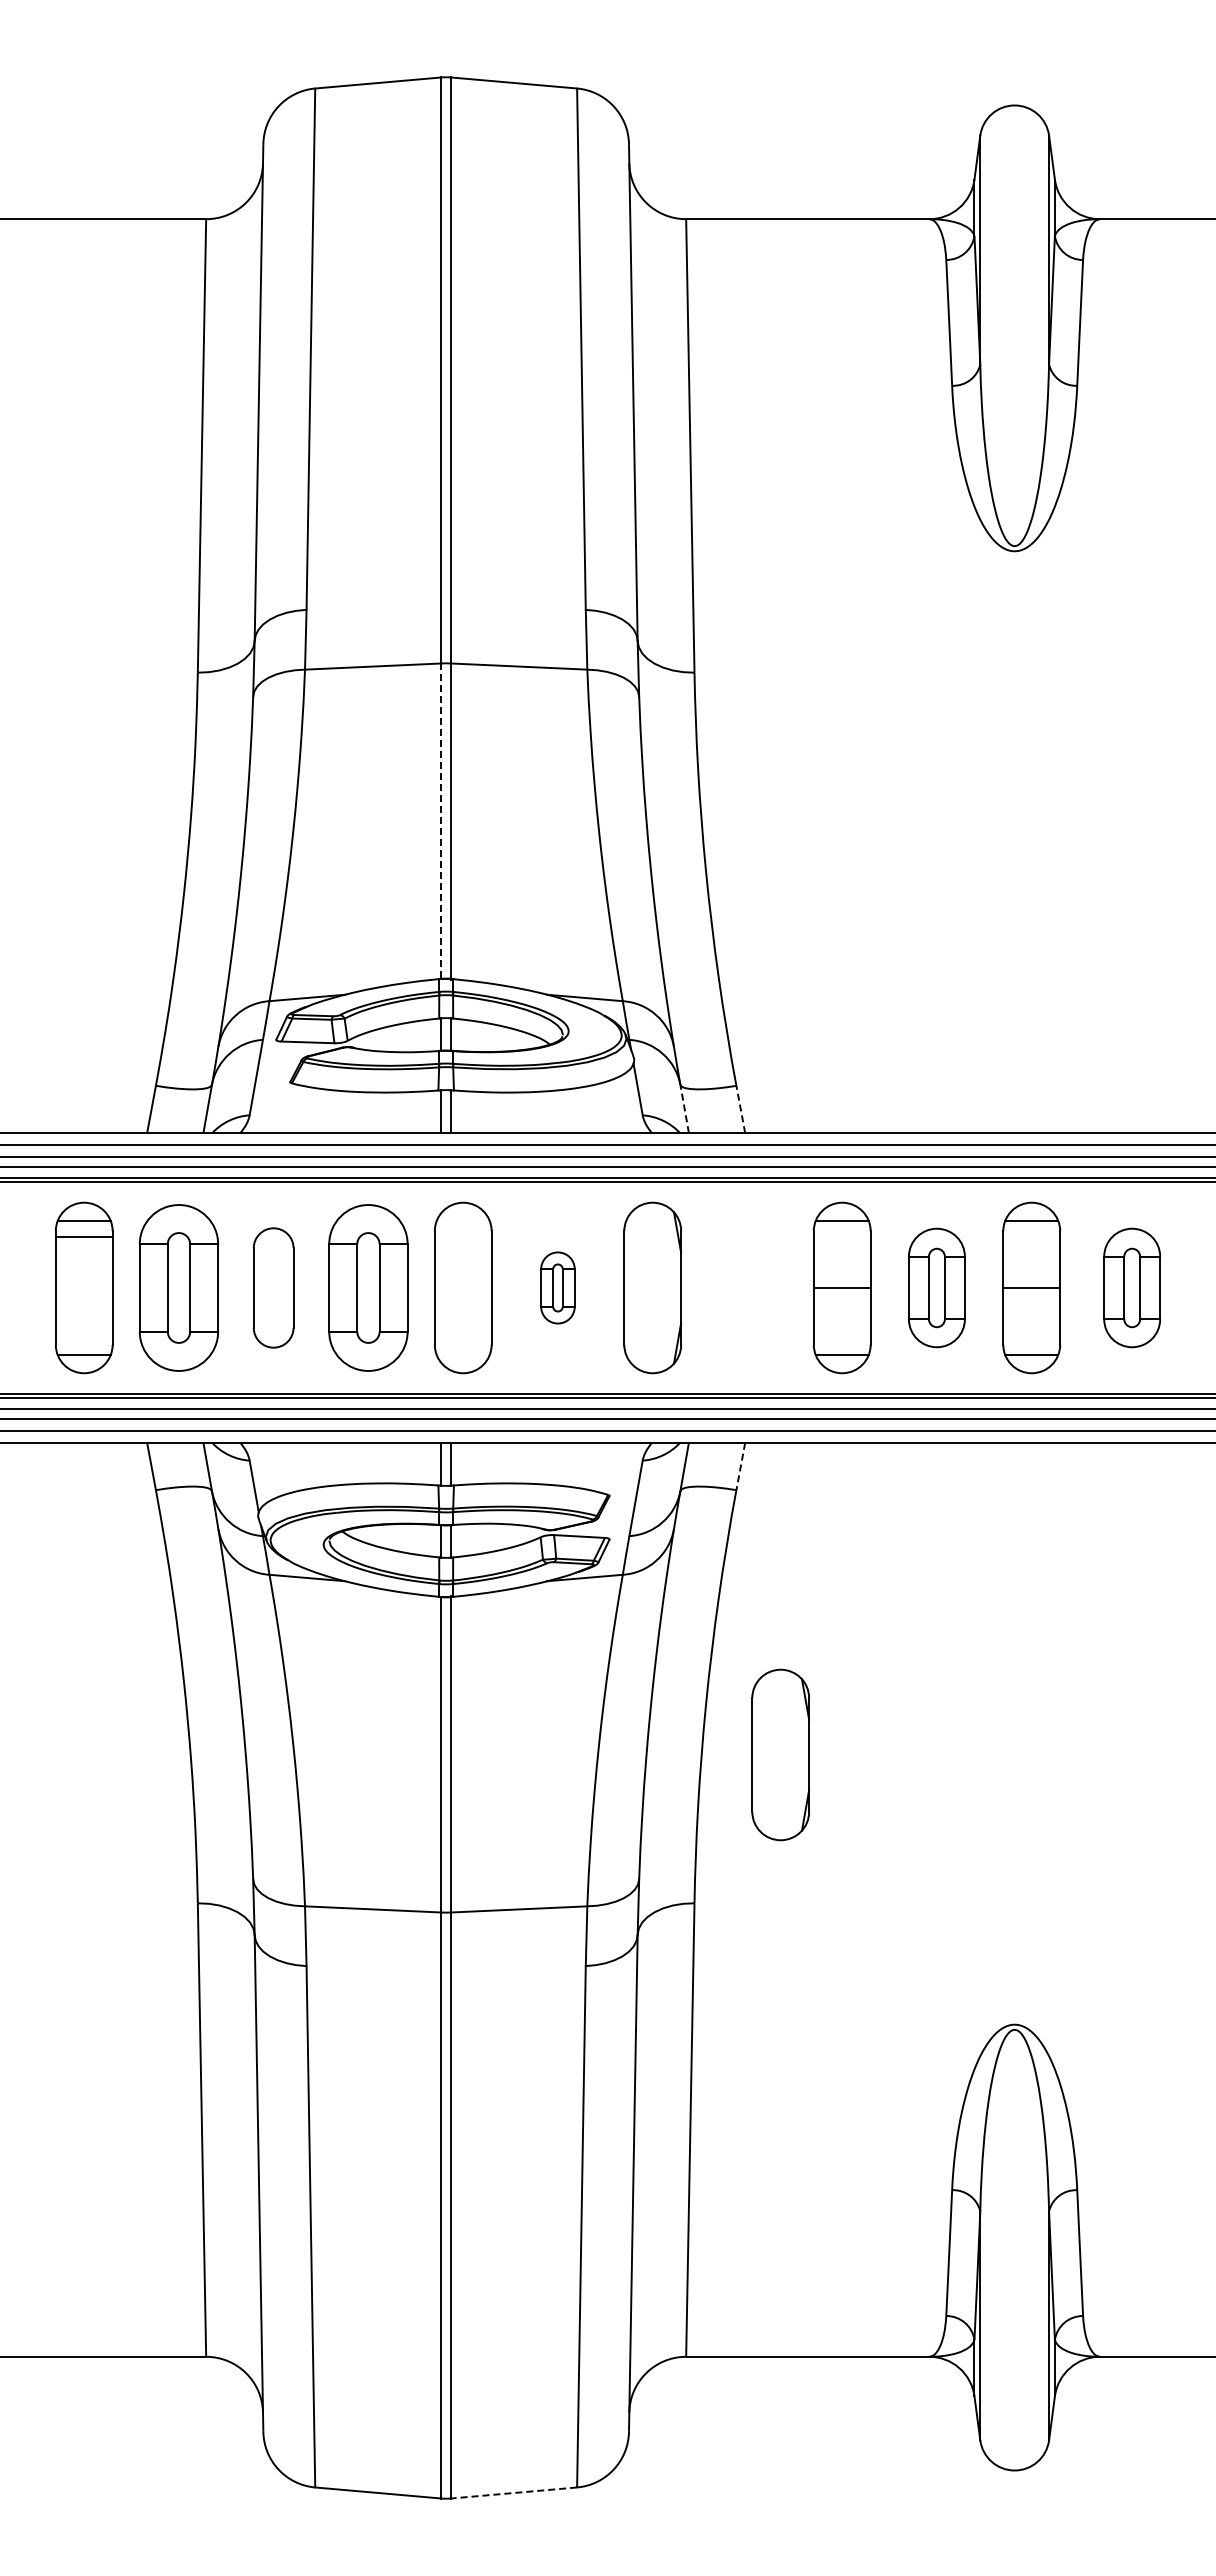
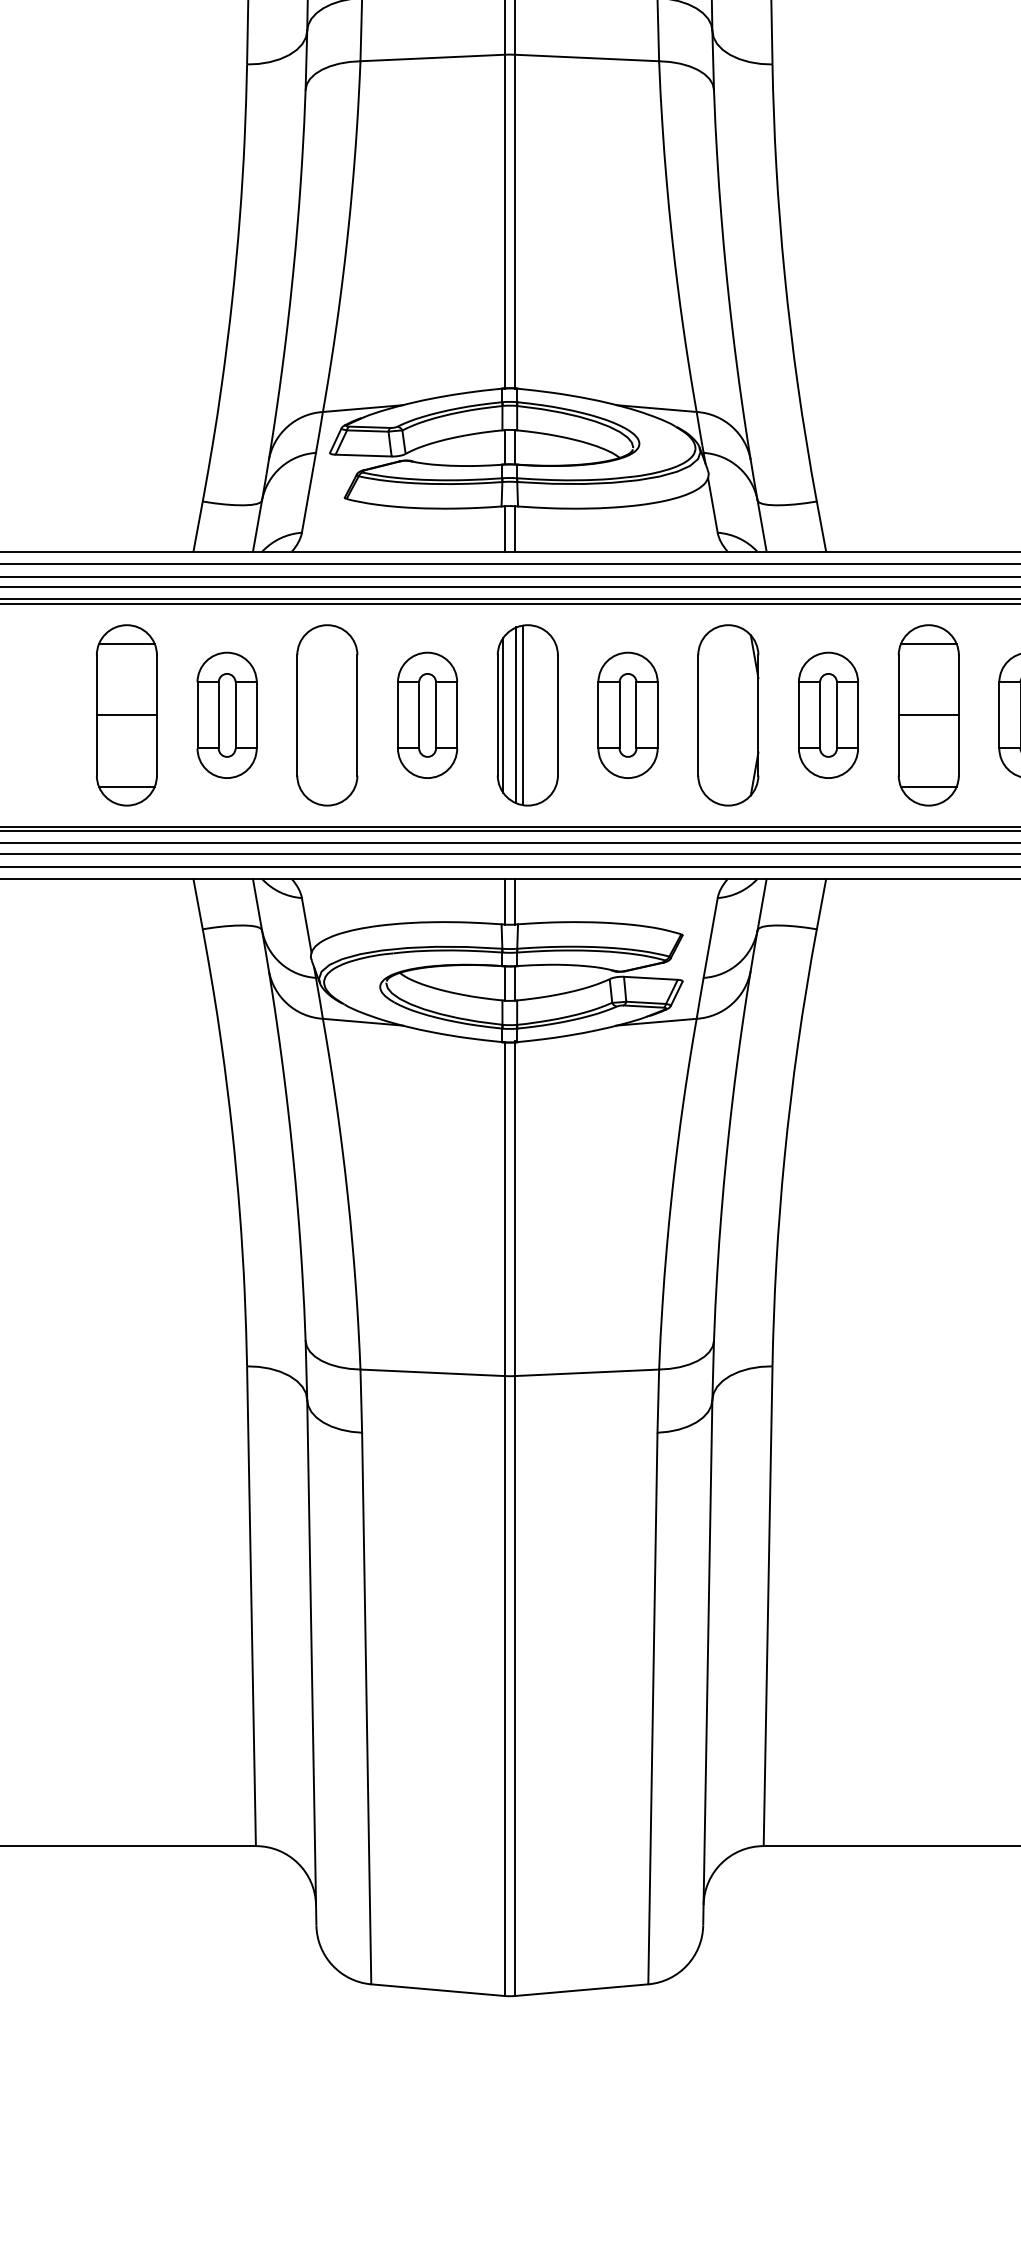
line: (441, 821) -> (504, 221), dashed -> solid
line: (684, 1108) -> (761, 525), dashed -> solid
line: (740, 1108) -> (821, 525), dashed -> solid
line: (83, 1236) -> (126, 714), moved
part: (178, 1287) -> (226, 714), size x0.71
part: (273, 1287) -> (327, 714), size x1.43
part: (368, 1287) -> (427, 714), size x0.71
line: (439, 1287) -> (502, 714), added
line: (452, 1287) -> (516, 714), added
line: (458, 1287) -> (522, 714), added
part: (557, 1287) -> (627, 714), size x1.67
part: (747, 1287) -> (828, 714), added
line: (740, 1467) -> (821, 905), dashed -> solid
part: (780, 1754) -> (863, 1208), removed
line: (513, 2493) -> (581, 1990), dashed -> solid

